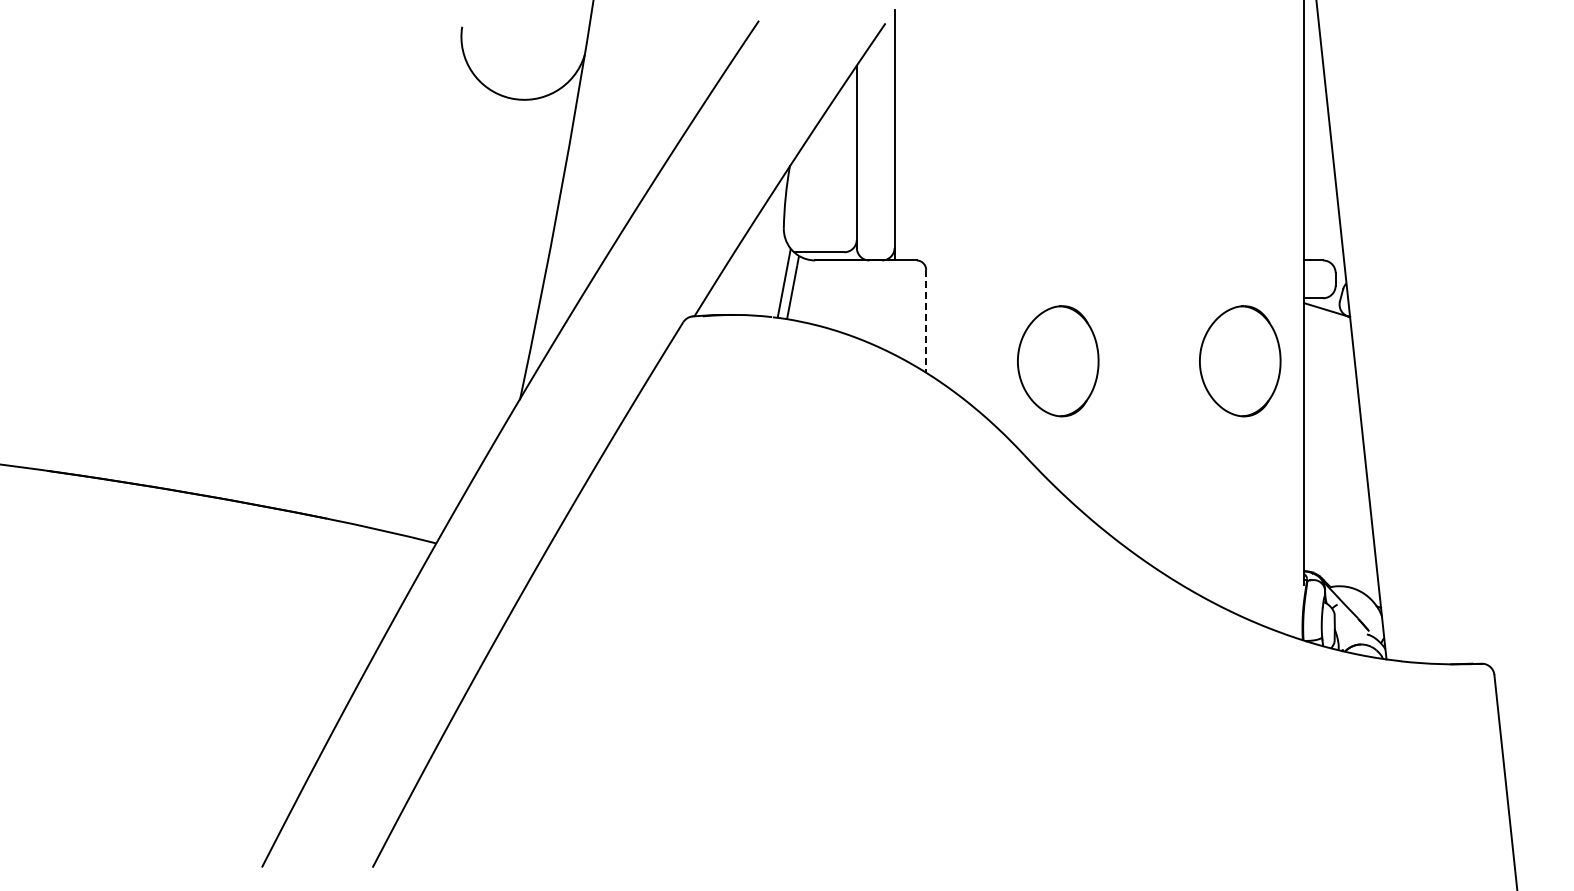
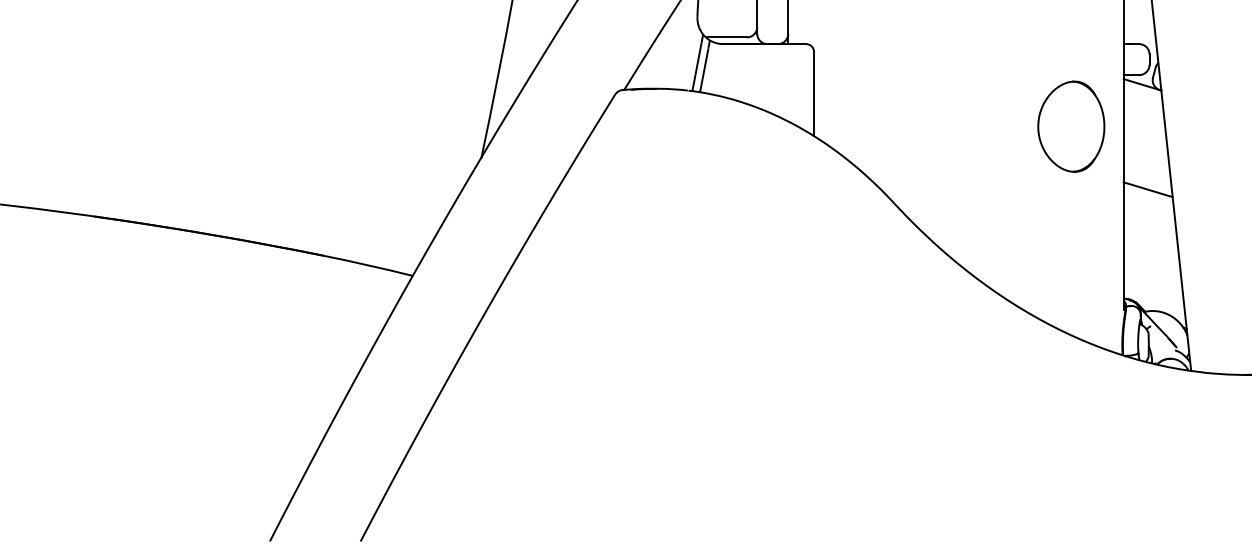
line: (926, 321) -> (814, 94), dashed -> solid
part: (1058, 361) -> (922, 126), removed
line: (1333, 438) -> (1147, 189), added

